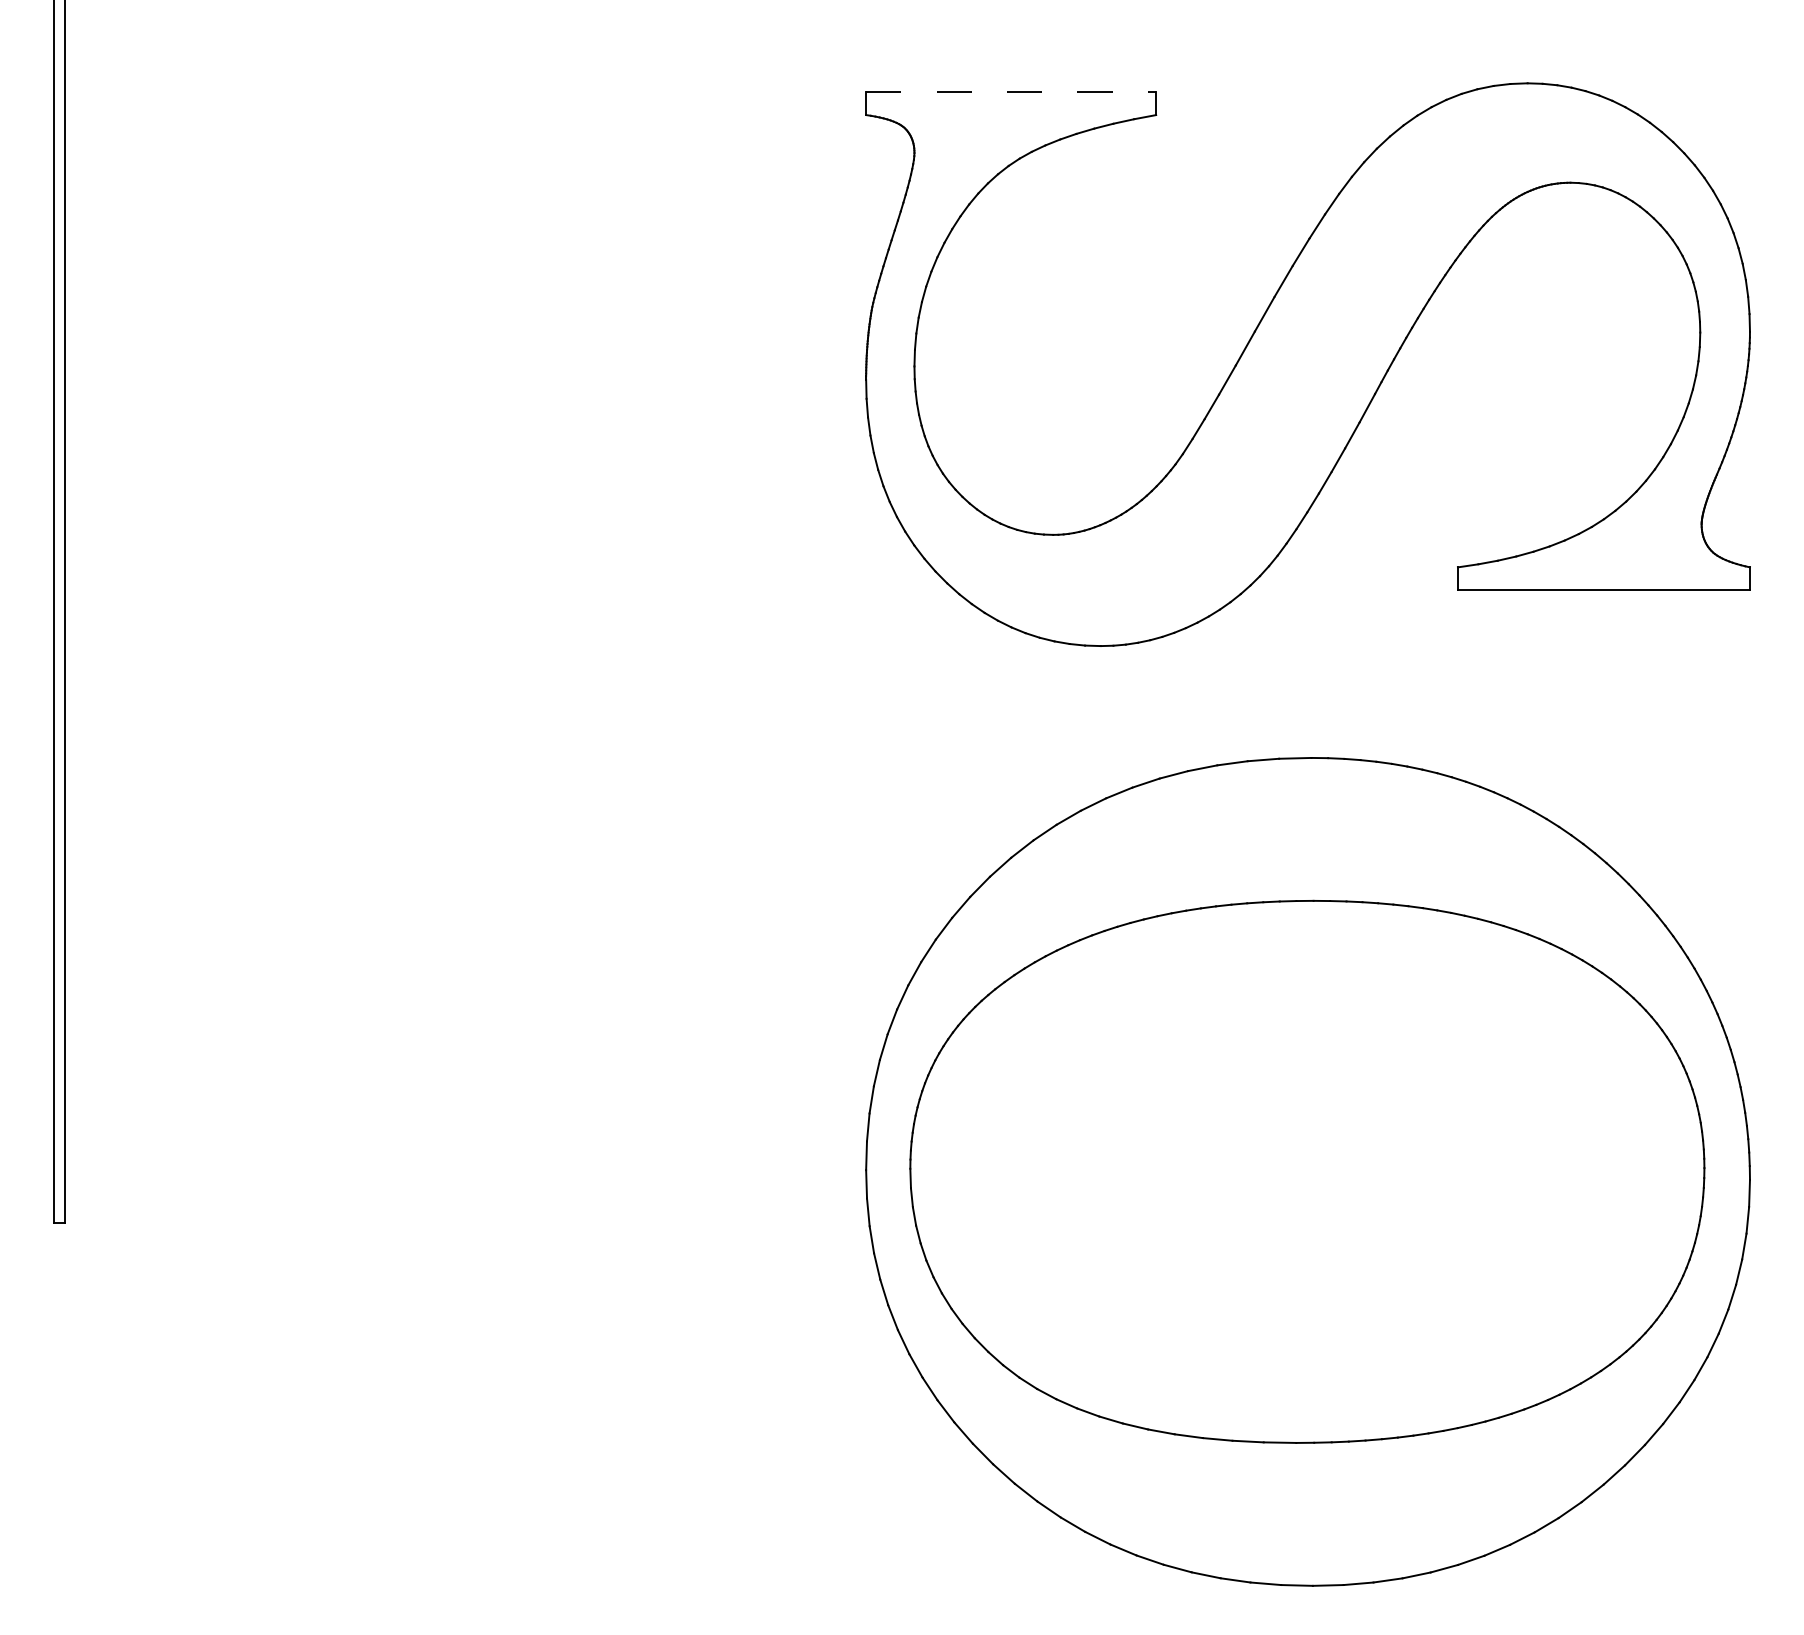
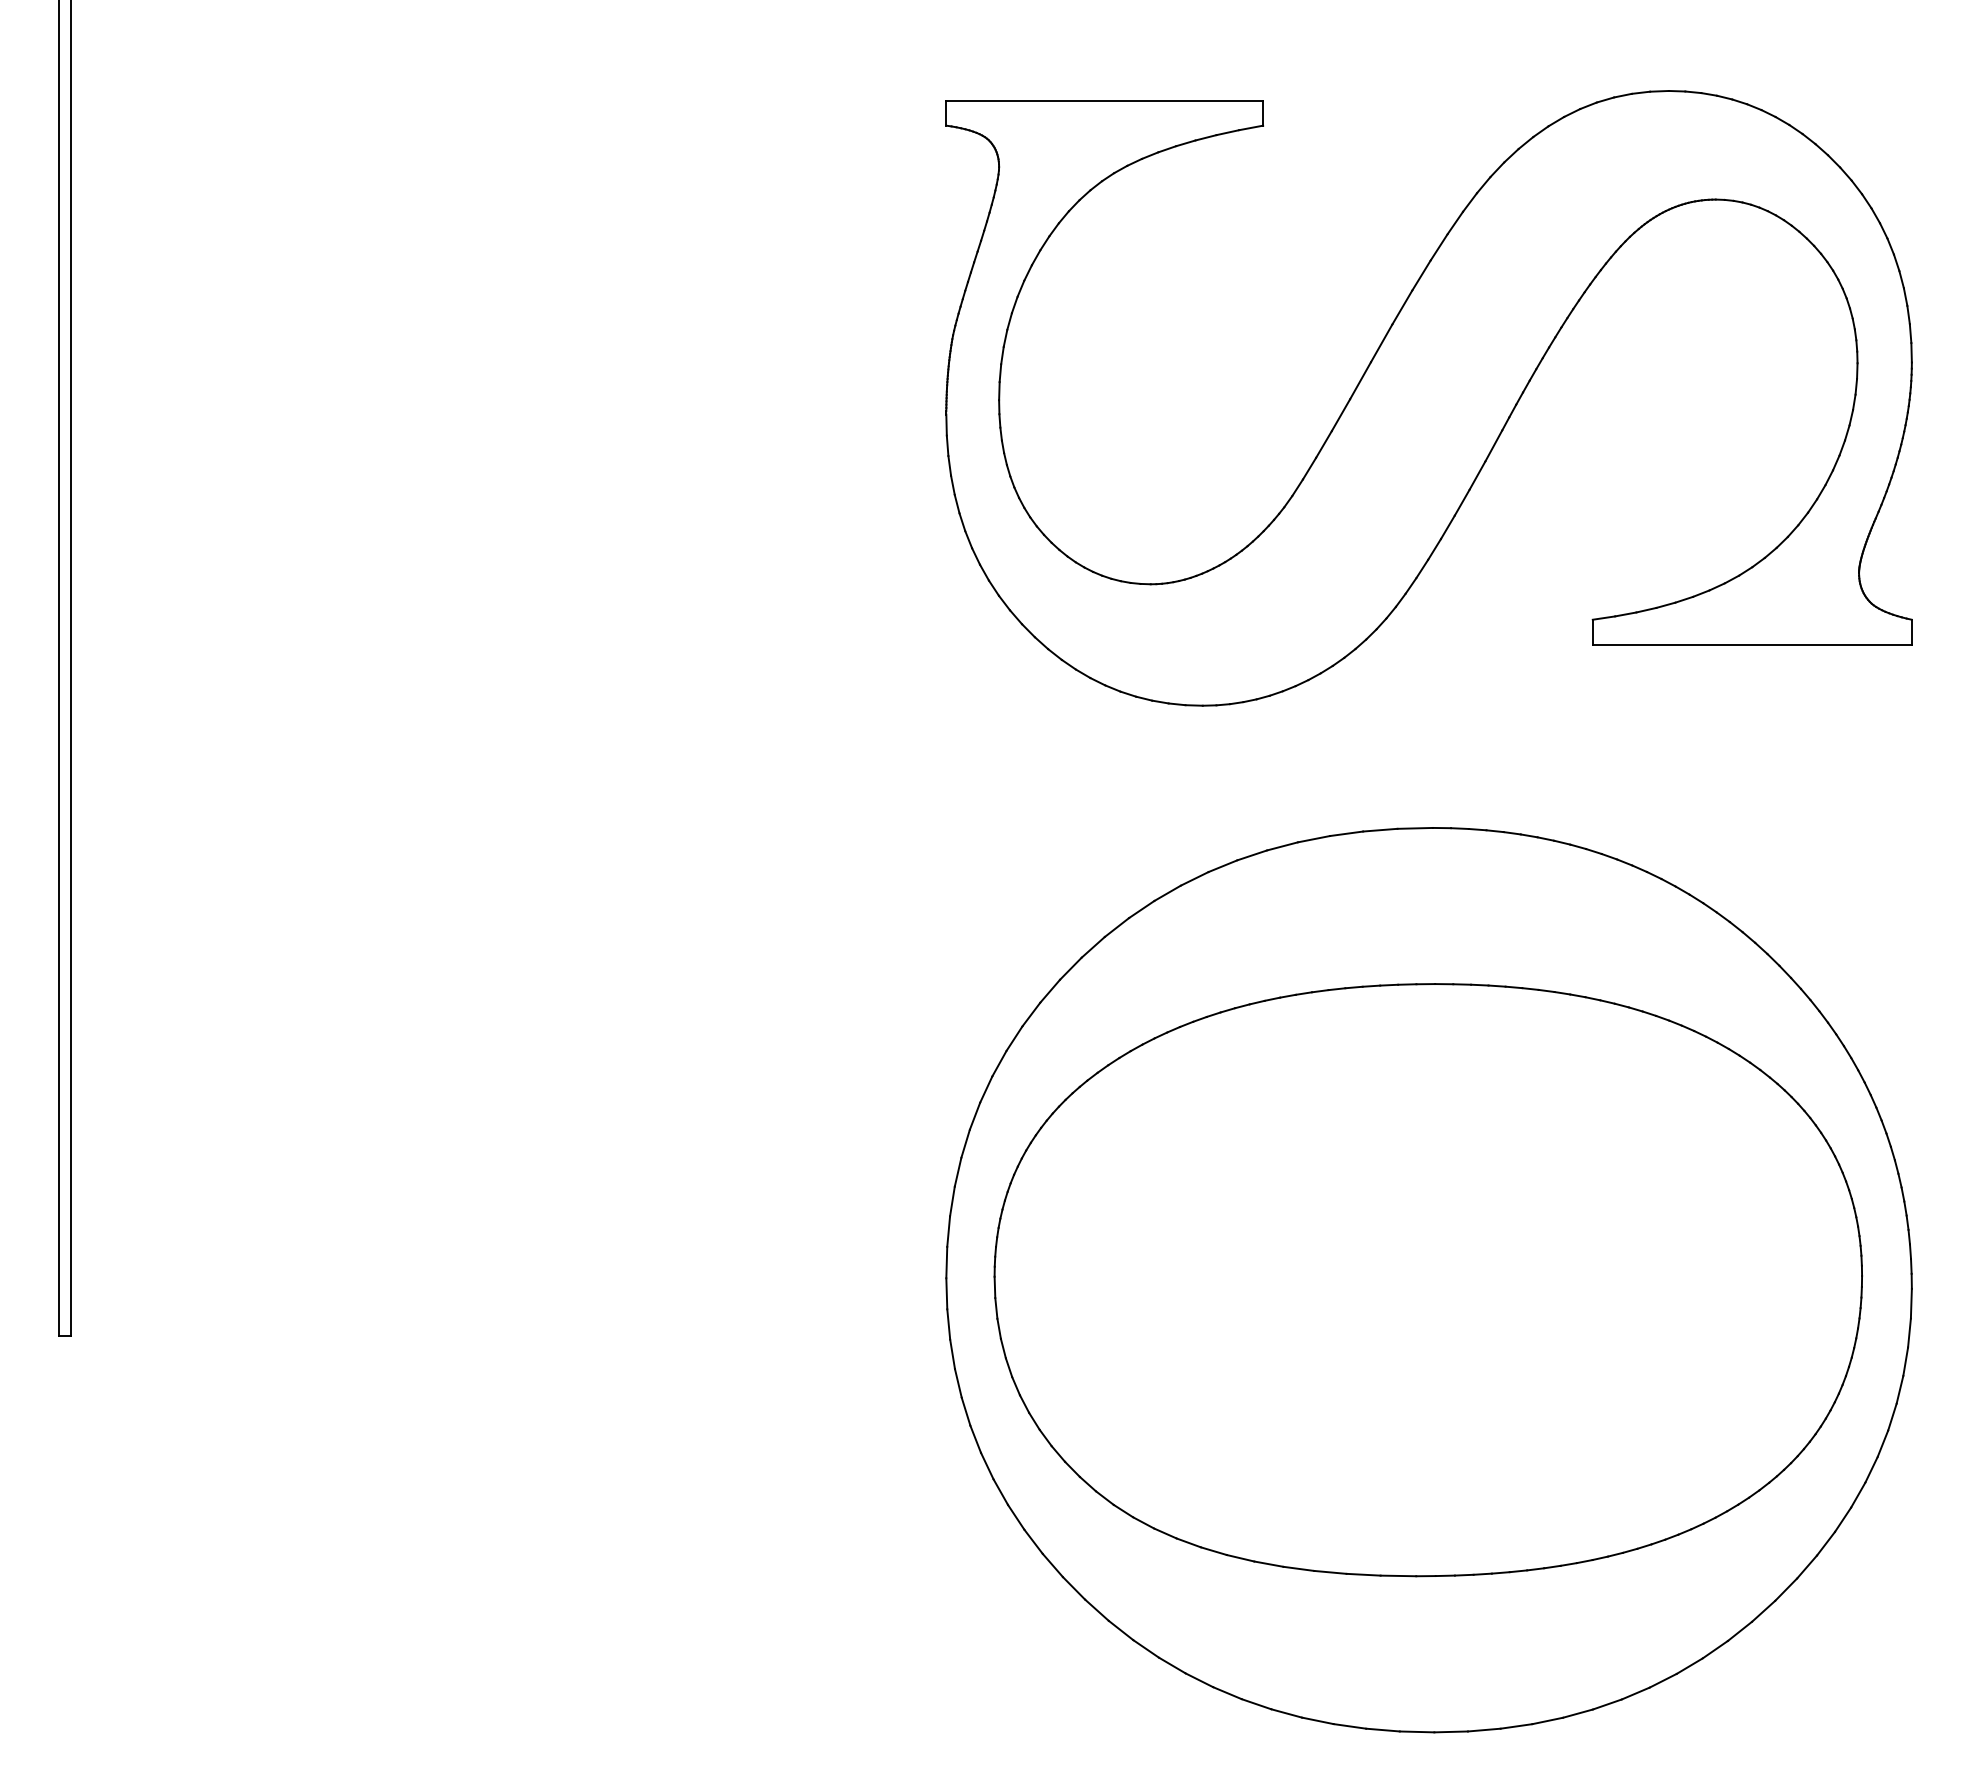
line: (1011, 92) -> (1105, 100), dashed -> solid

